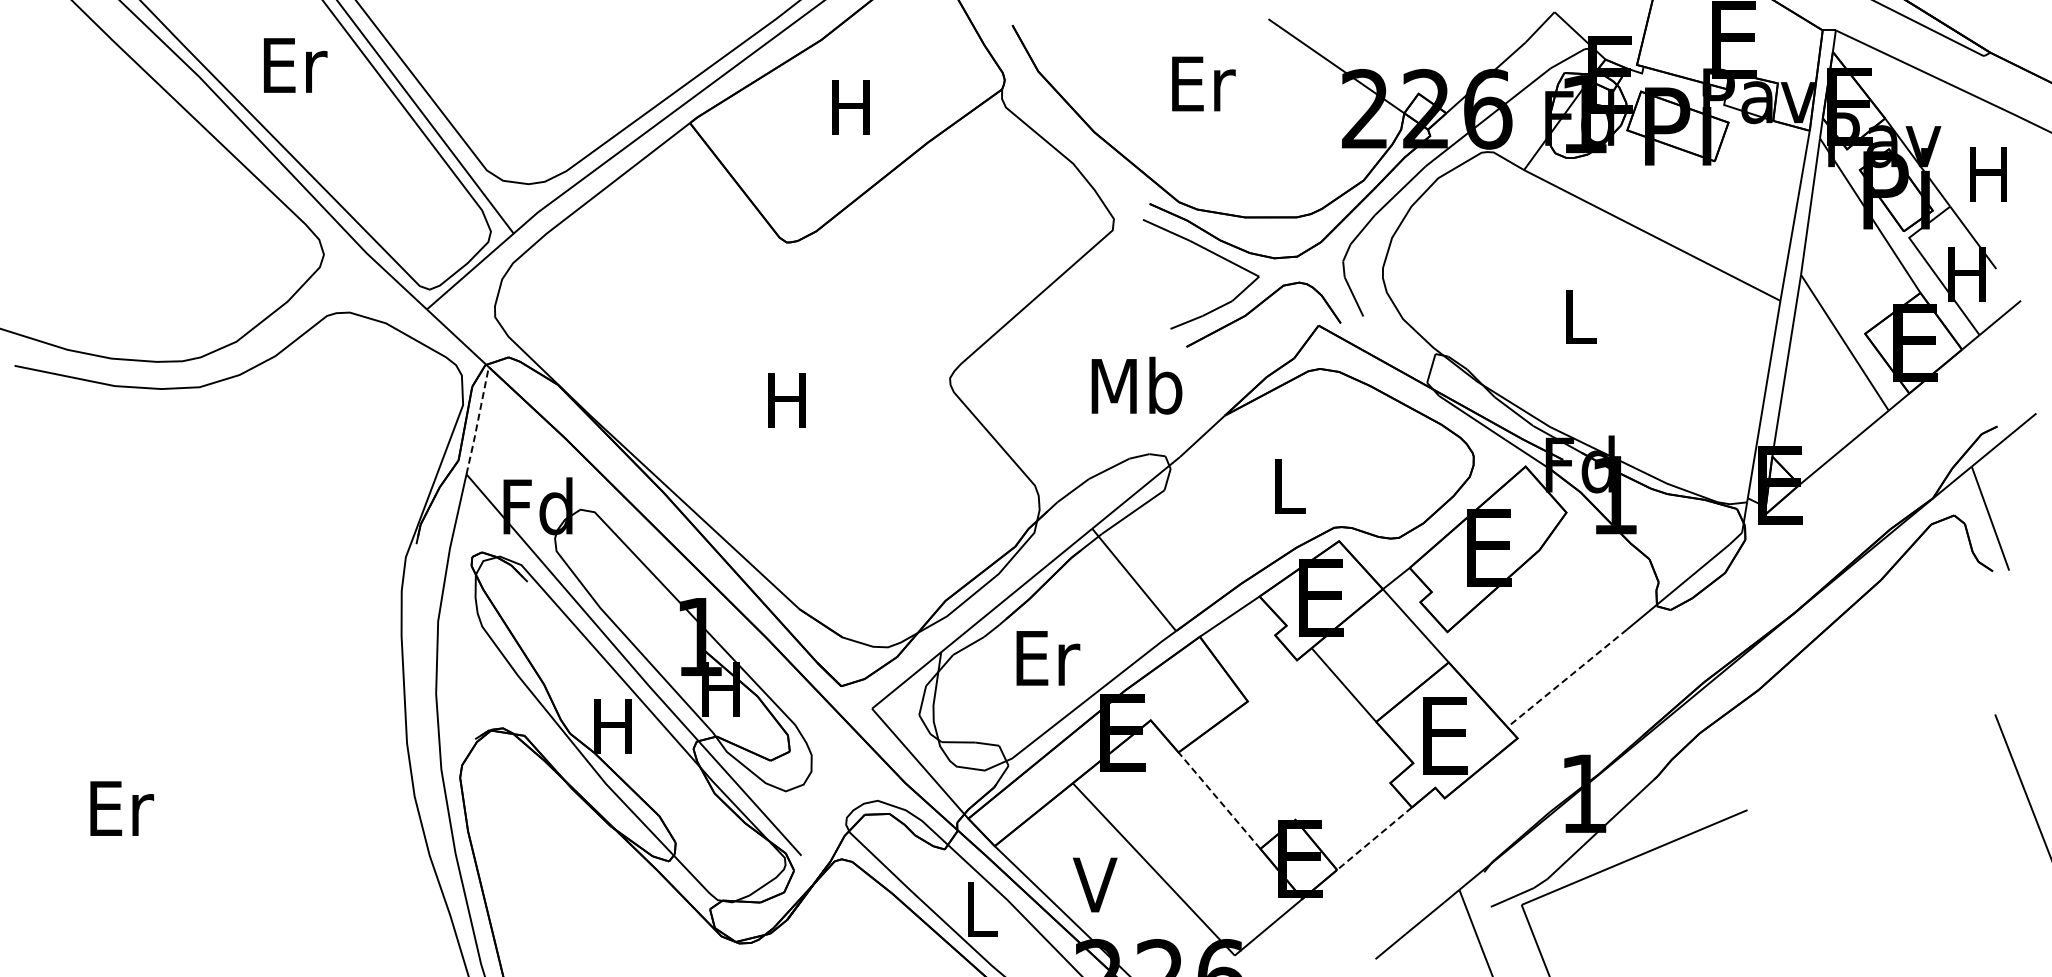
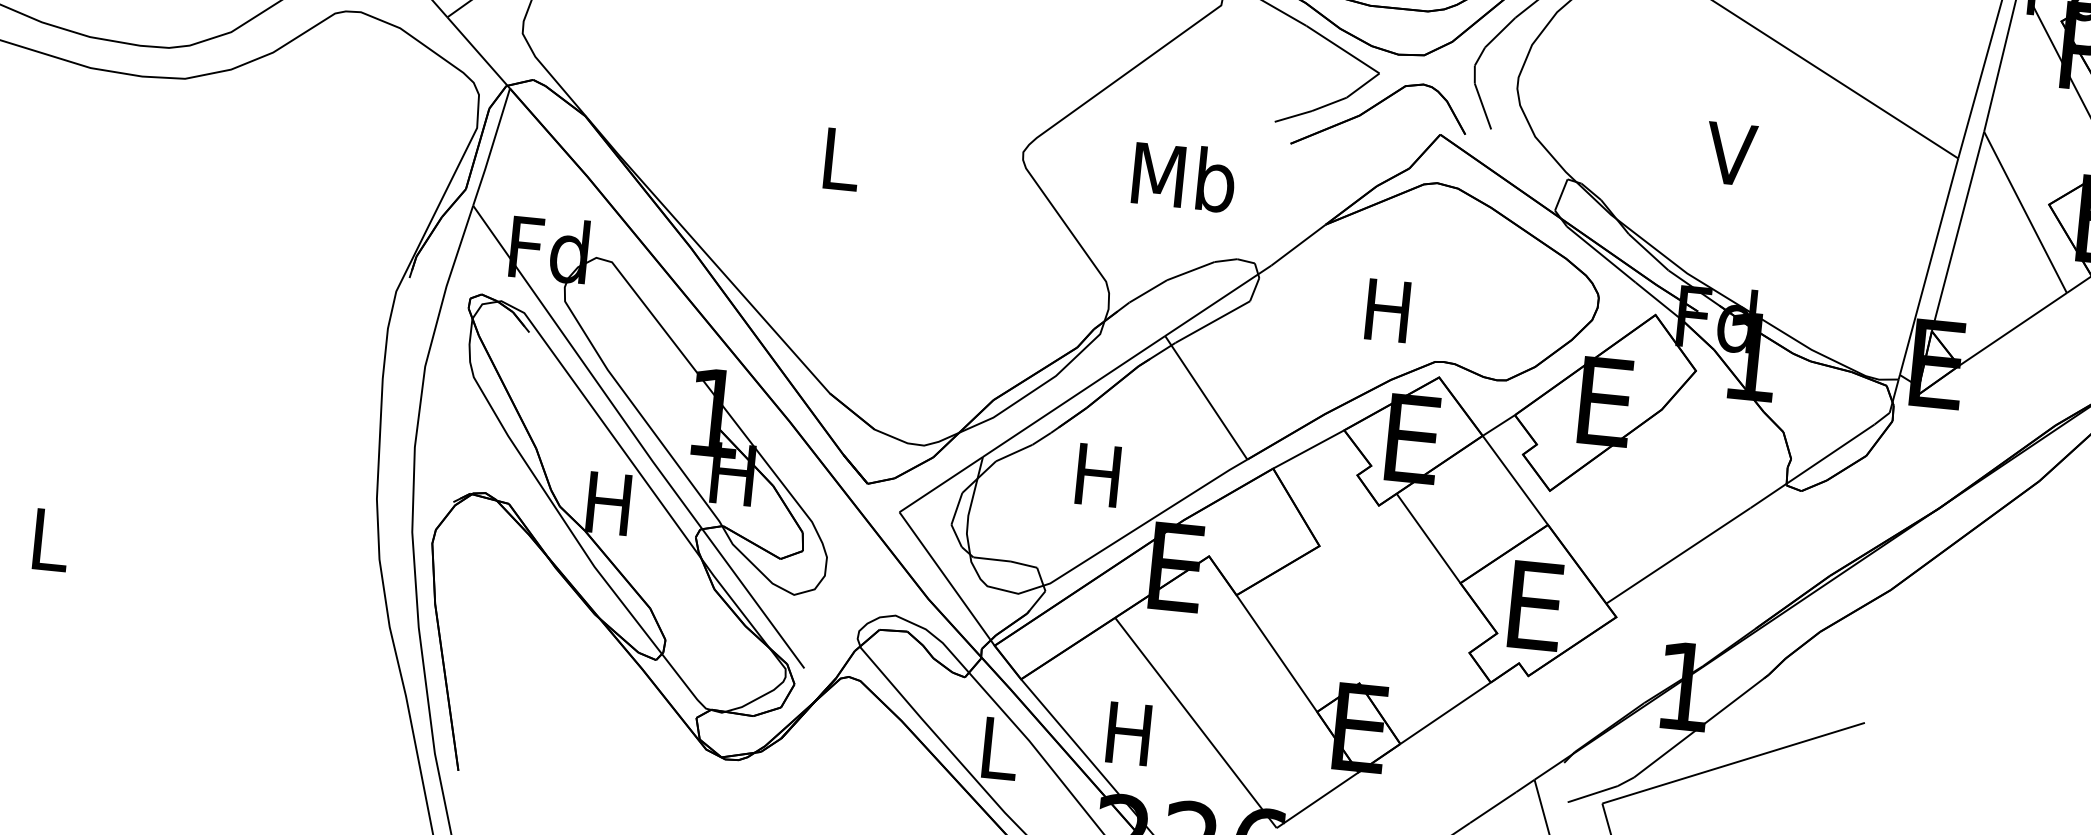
text: (1578, 316) -> (1731, 153), L -> V
text: (1136, 385) -> (1183, 176), moved
text: (786, 400) -> (838, 158), H -> L
line: (478, 420) -> (492, 146), dashed -> solid
text: (1287, 486) -> (1387, 310), L -> H
text: (1048, 658) -> (1101, 475), Er -> H
line: (1566, 678) -> (1677, 555), dashed -> solid
line: (1219, 800) -> (1276, 653), dashed -> solid
text: (122, 808) -> (52, 540), Er -> L
line: (1374, 838) -> (1445, 713), dashed -> solid
text: (1095, 884) -> (1129, 733), V -> H

